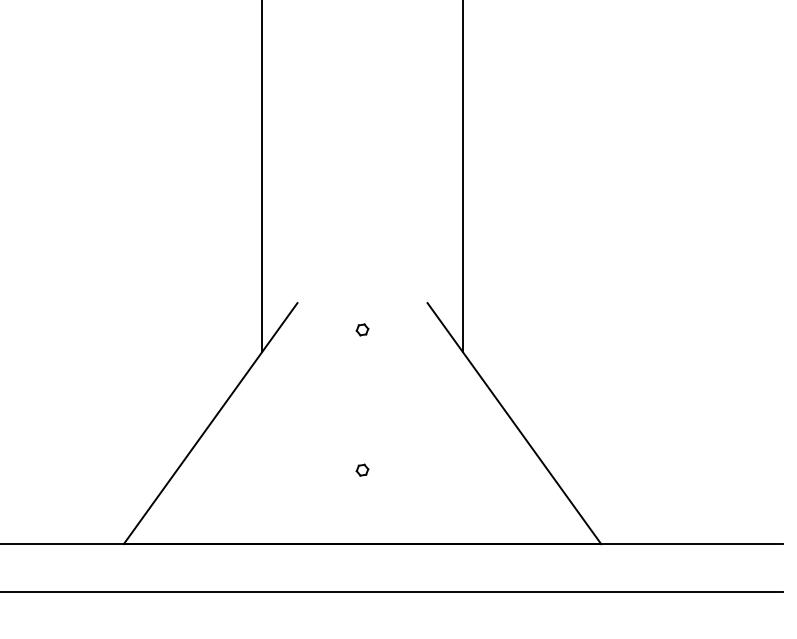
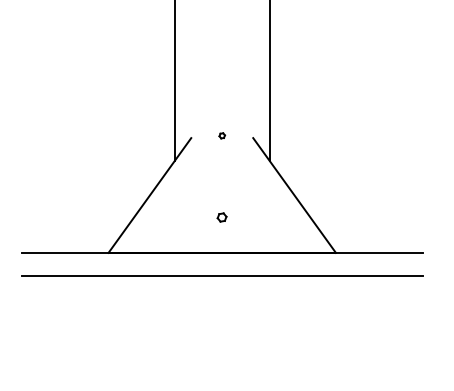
part: (363, 329) -> (222, 135), moved
part: (363, 469) -> (222, 217), size x1.6

